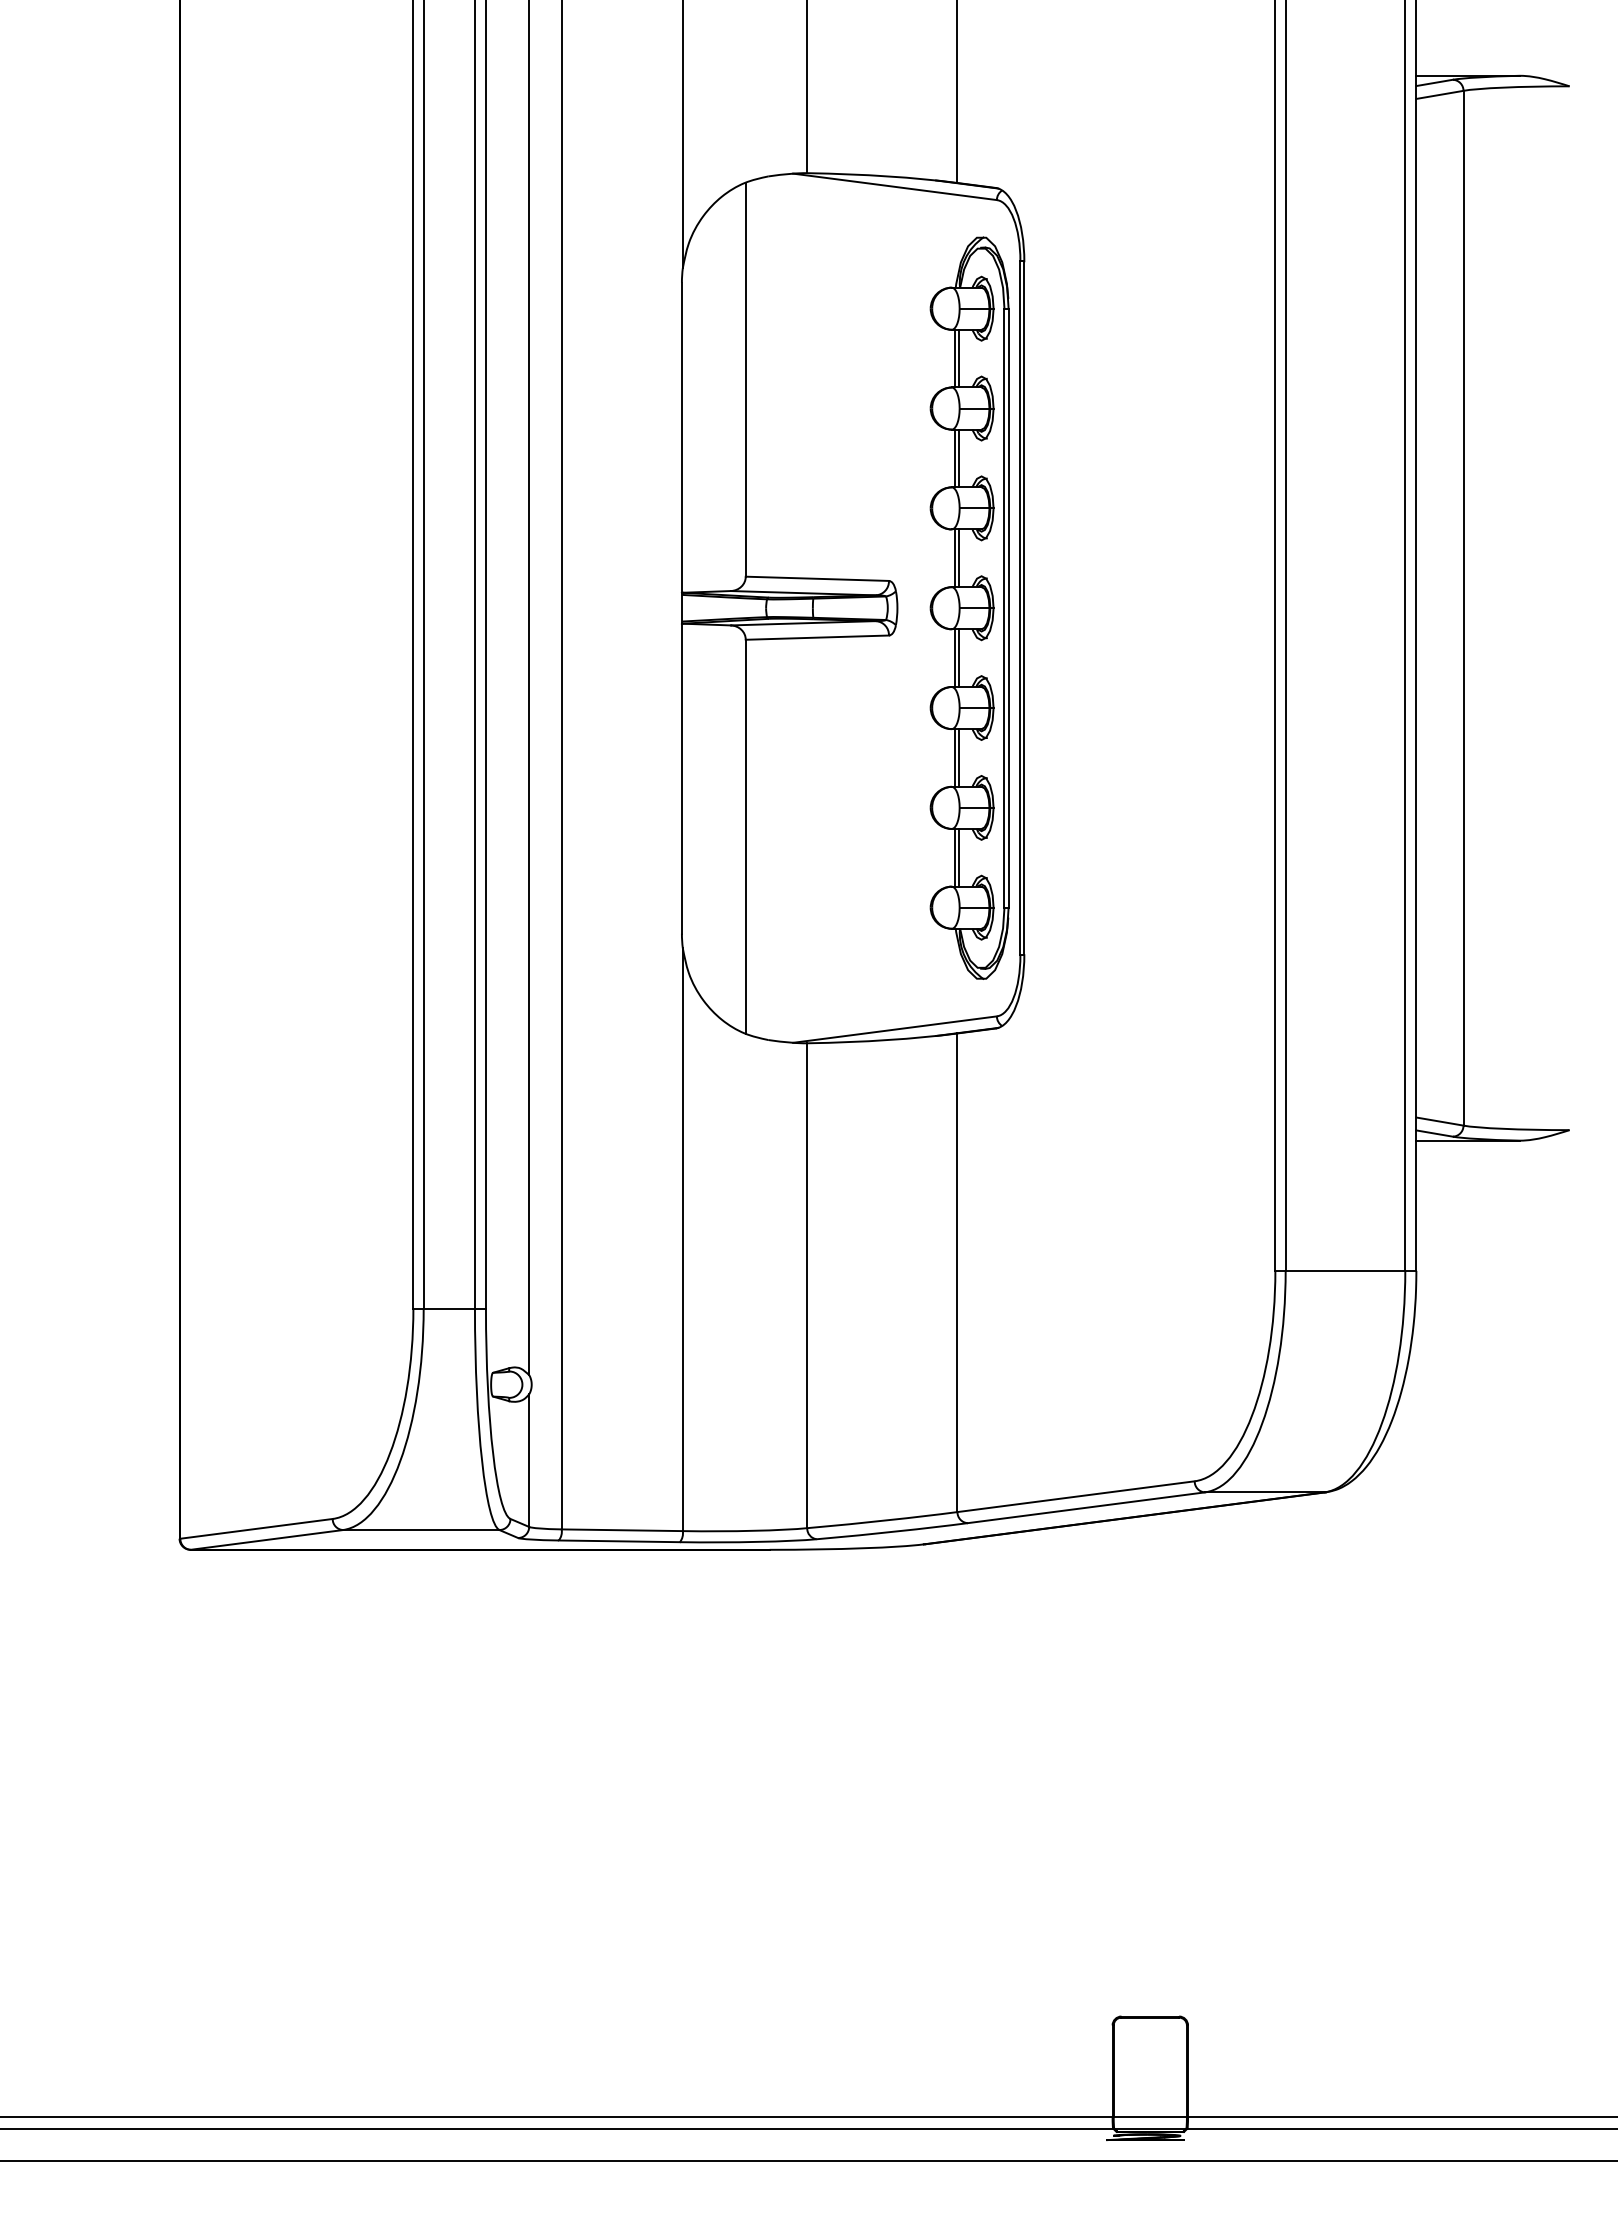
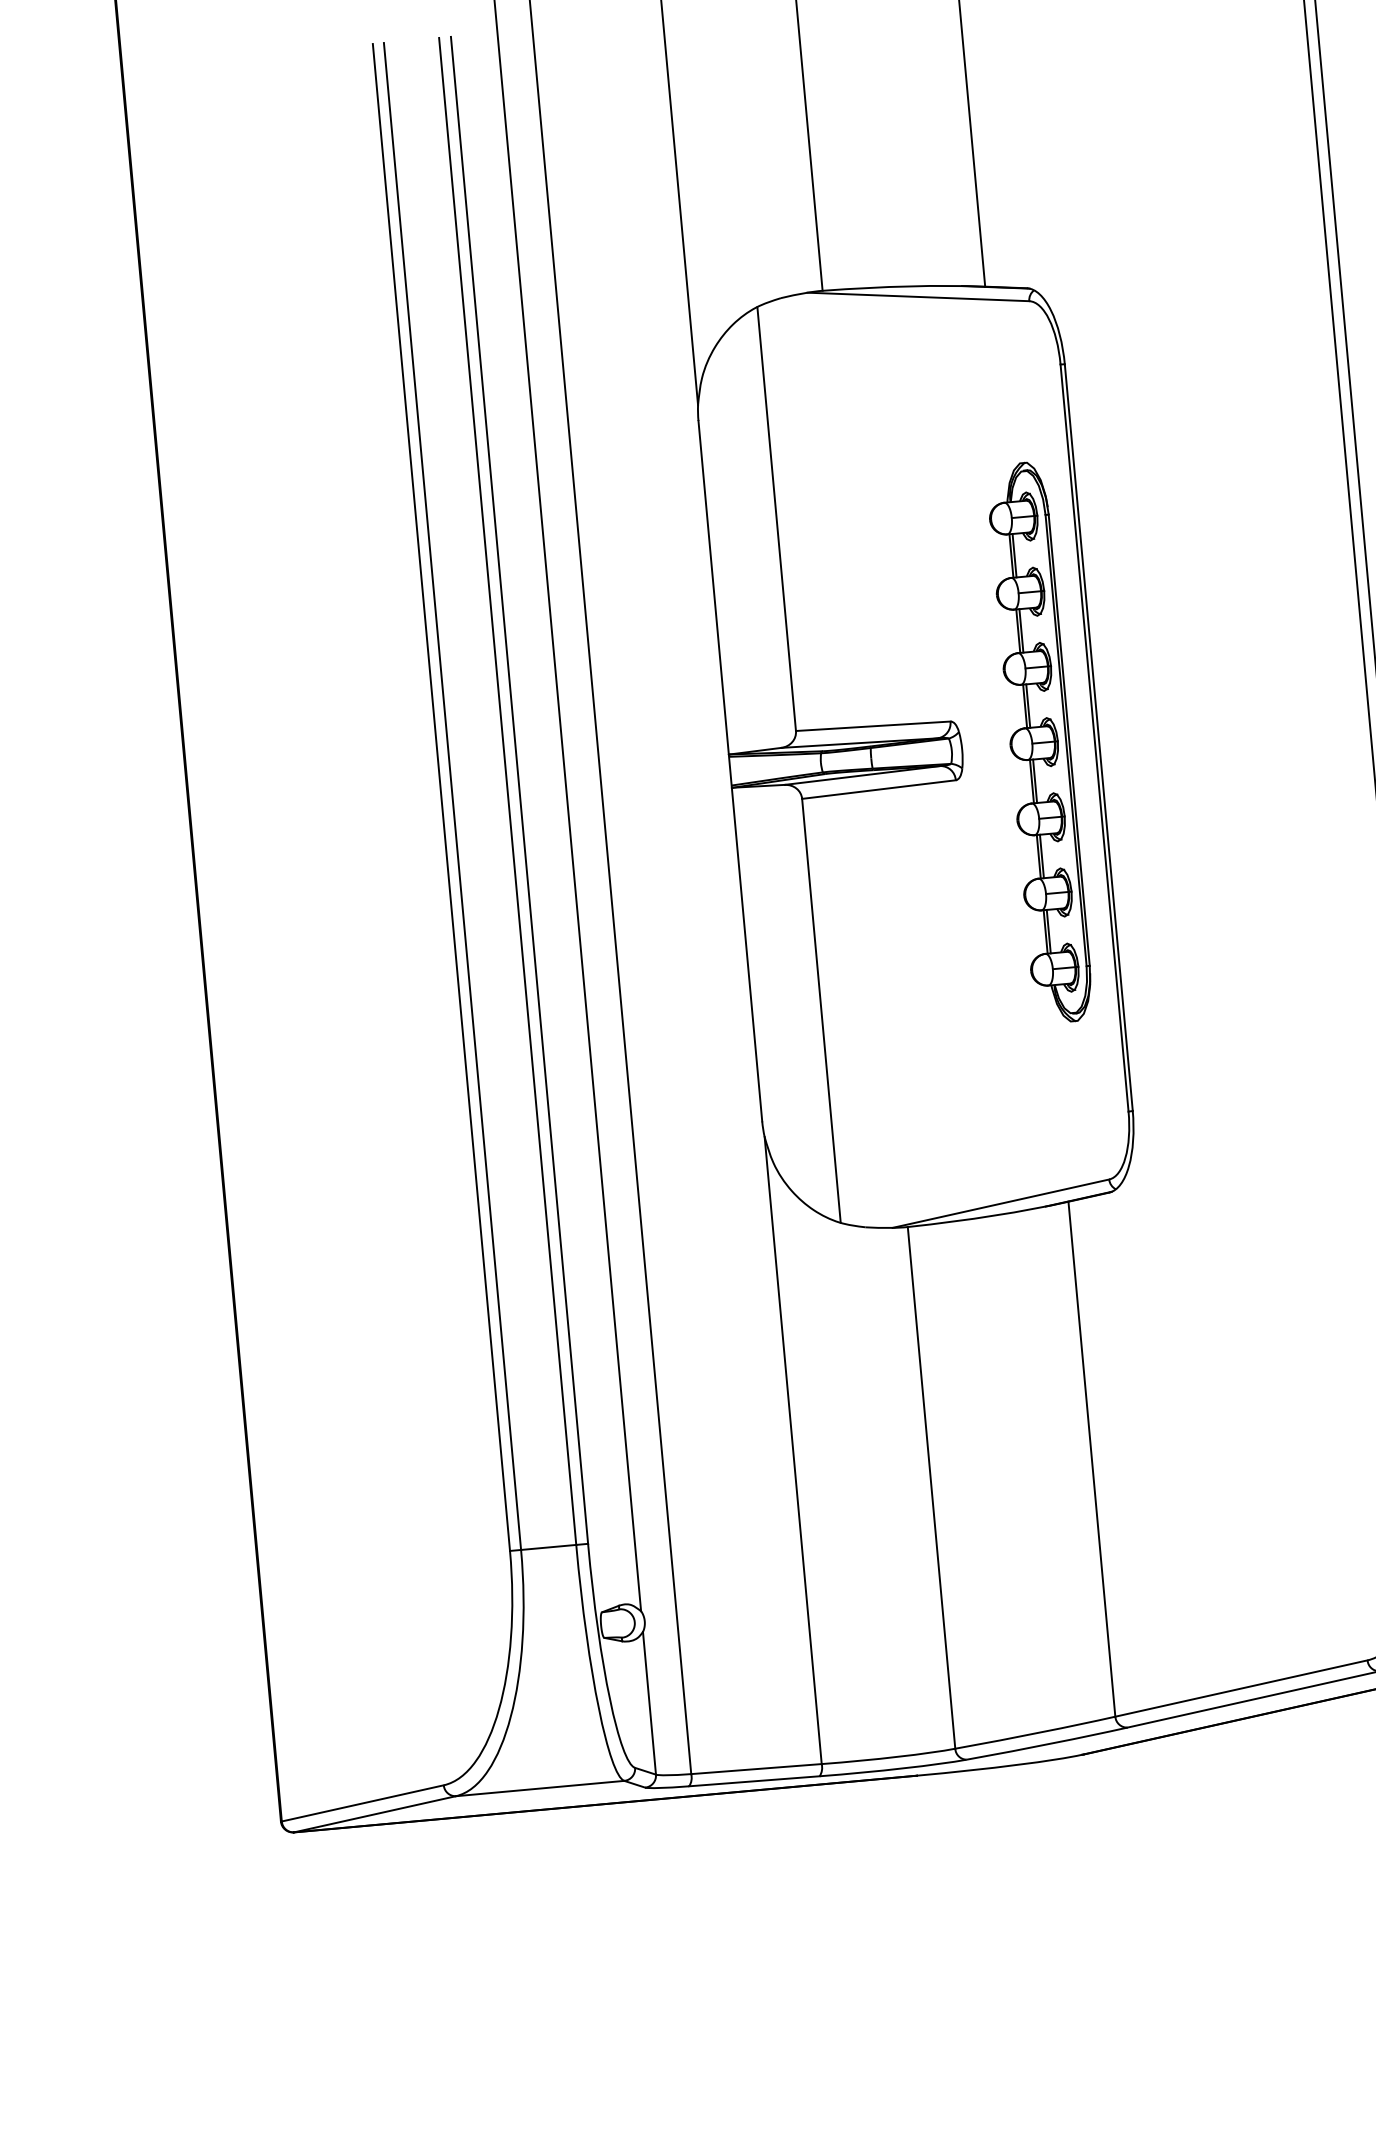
part: (969, 607) -> (1039, 742), size x0.7

